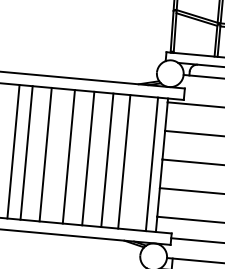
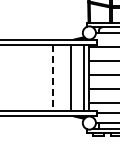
line: (13, 150) -> (16, 77), removed
line: (26, 151) -> (22, 77), removed
line: (46, 153) -> (32, 77), removed
line: (68, 155) -> (43, 77), removed
line: (88, 159) -> (53, 78), solid -> dashed
line: (107, 159) -> (62, 77), removed

